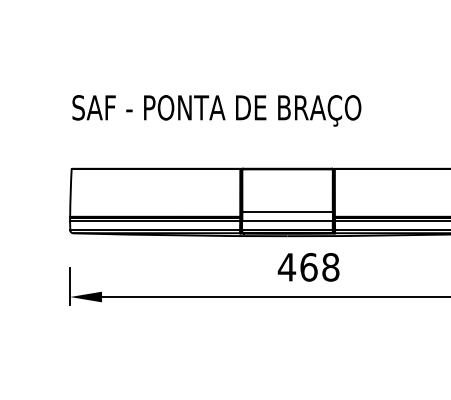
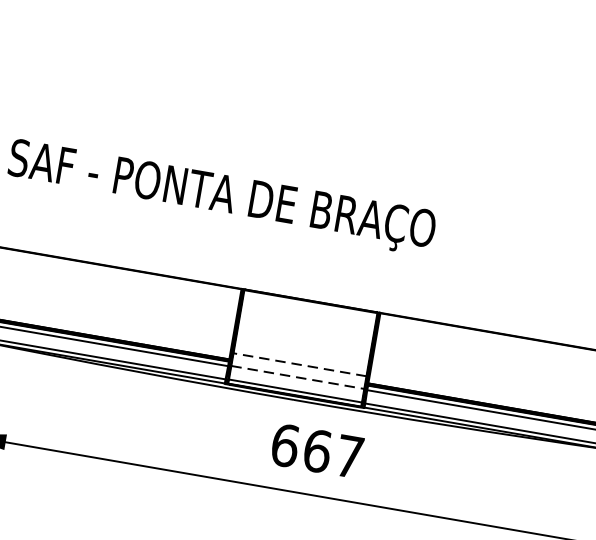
line: (287, 212) -> (299, 365), solid -> dashed
line: (288, 220) -> (299, 377), solid -> dashed
text: (308, 266) -> (317, 449), 468 -> 667

